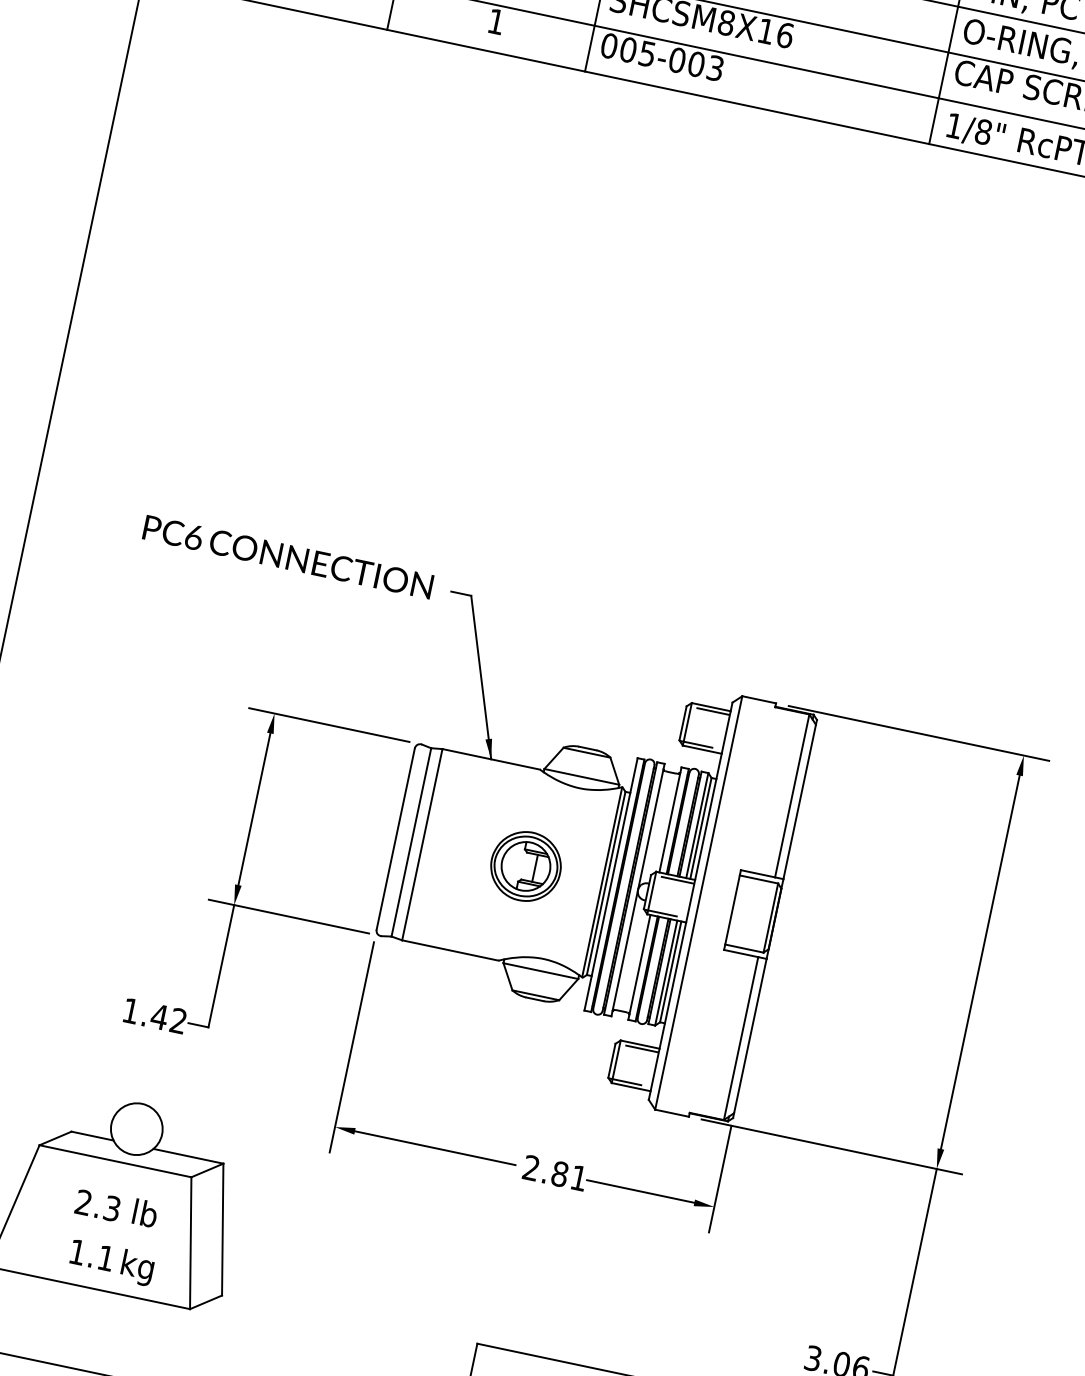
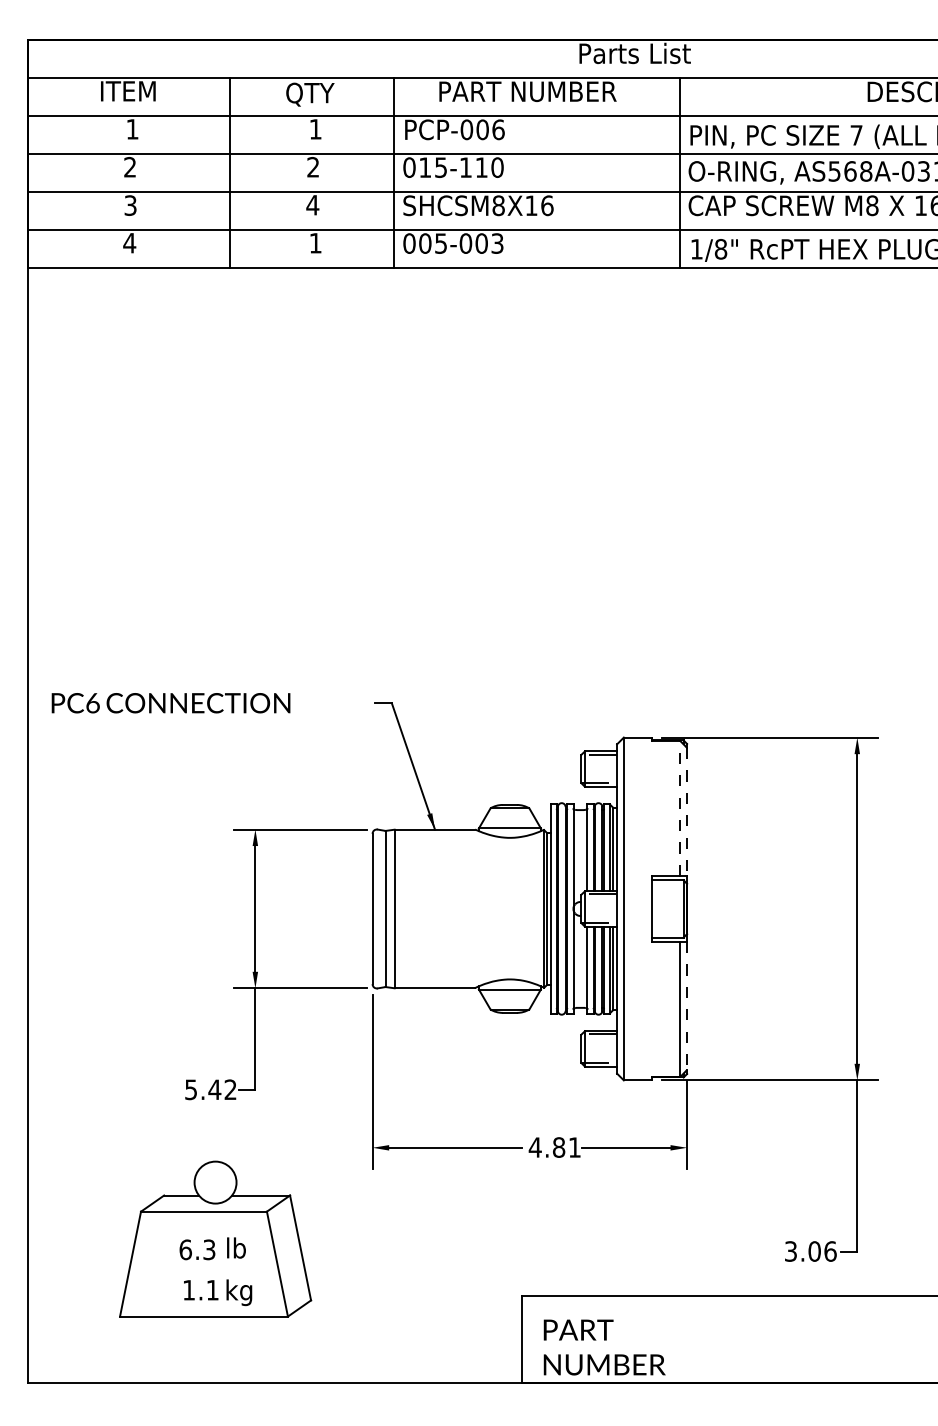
text: (287, 557) -> (170, 703), moved
line: (792, 796) -> (680, 808), solid -> dashed
line: (800, 801) -> (687, 811), solid -> dashed
part: (526, 865) -> (480, 908), removed
text: (130, 1010) -> (190, 1089), 1.42 -> 5.42
line: (750, 1036) -> (687, 1006), solid -> dashed
text: (530, 1167) -> (534, 1147), 2.81 -> 4.81
text: (83, 1202) -> (185, 1249), 2.3 -> 6.3

